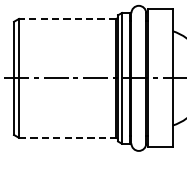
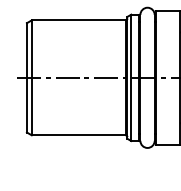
line: (67, 19) -> (78, 20), dashed -> solid
line: (67, 138) -> (78, 135), dashed -> solid

